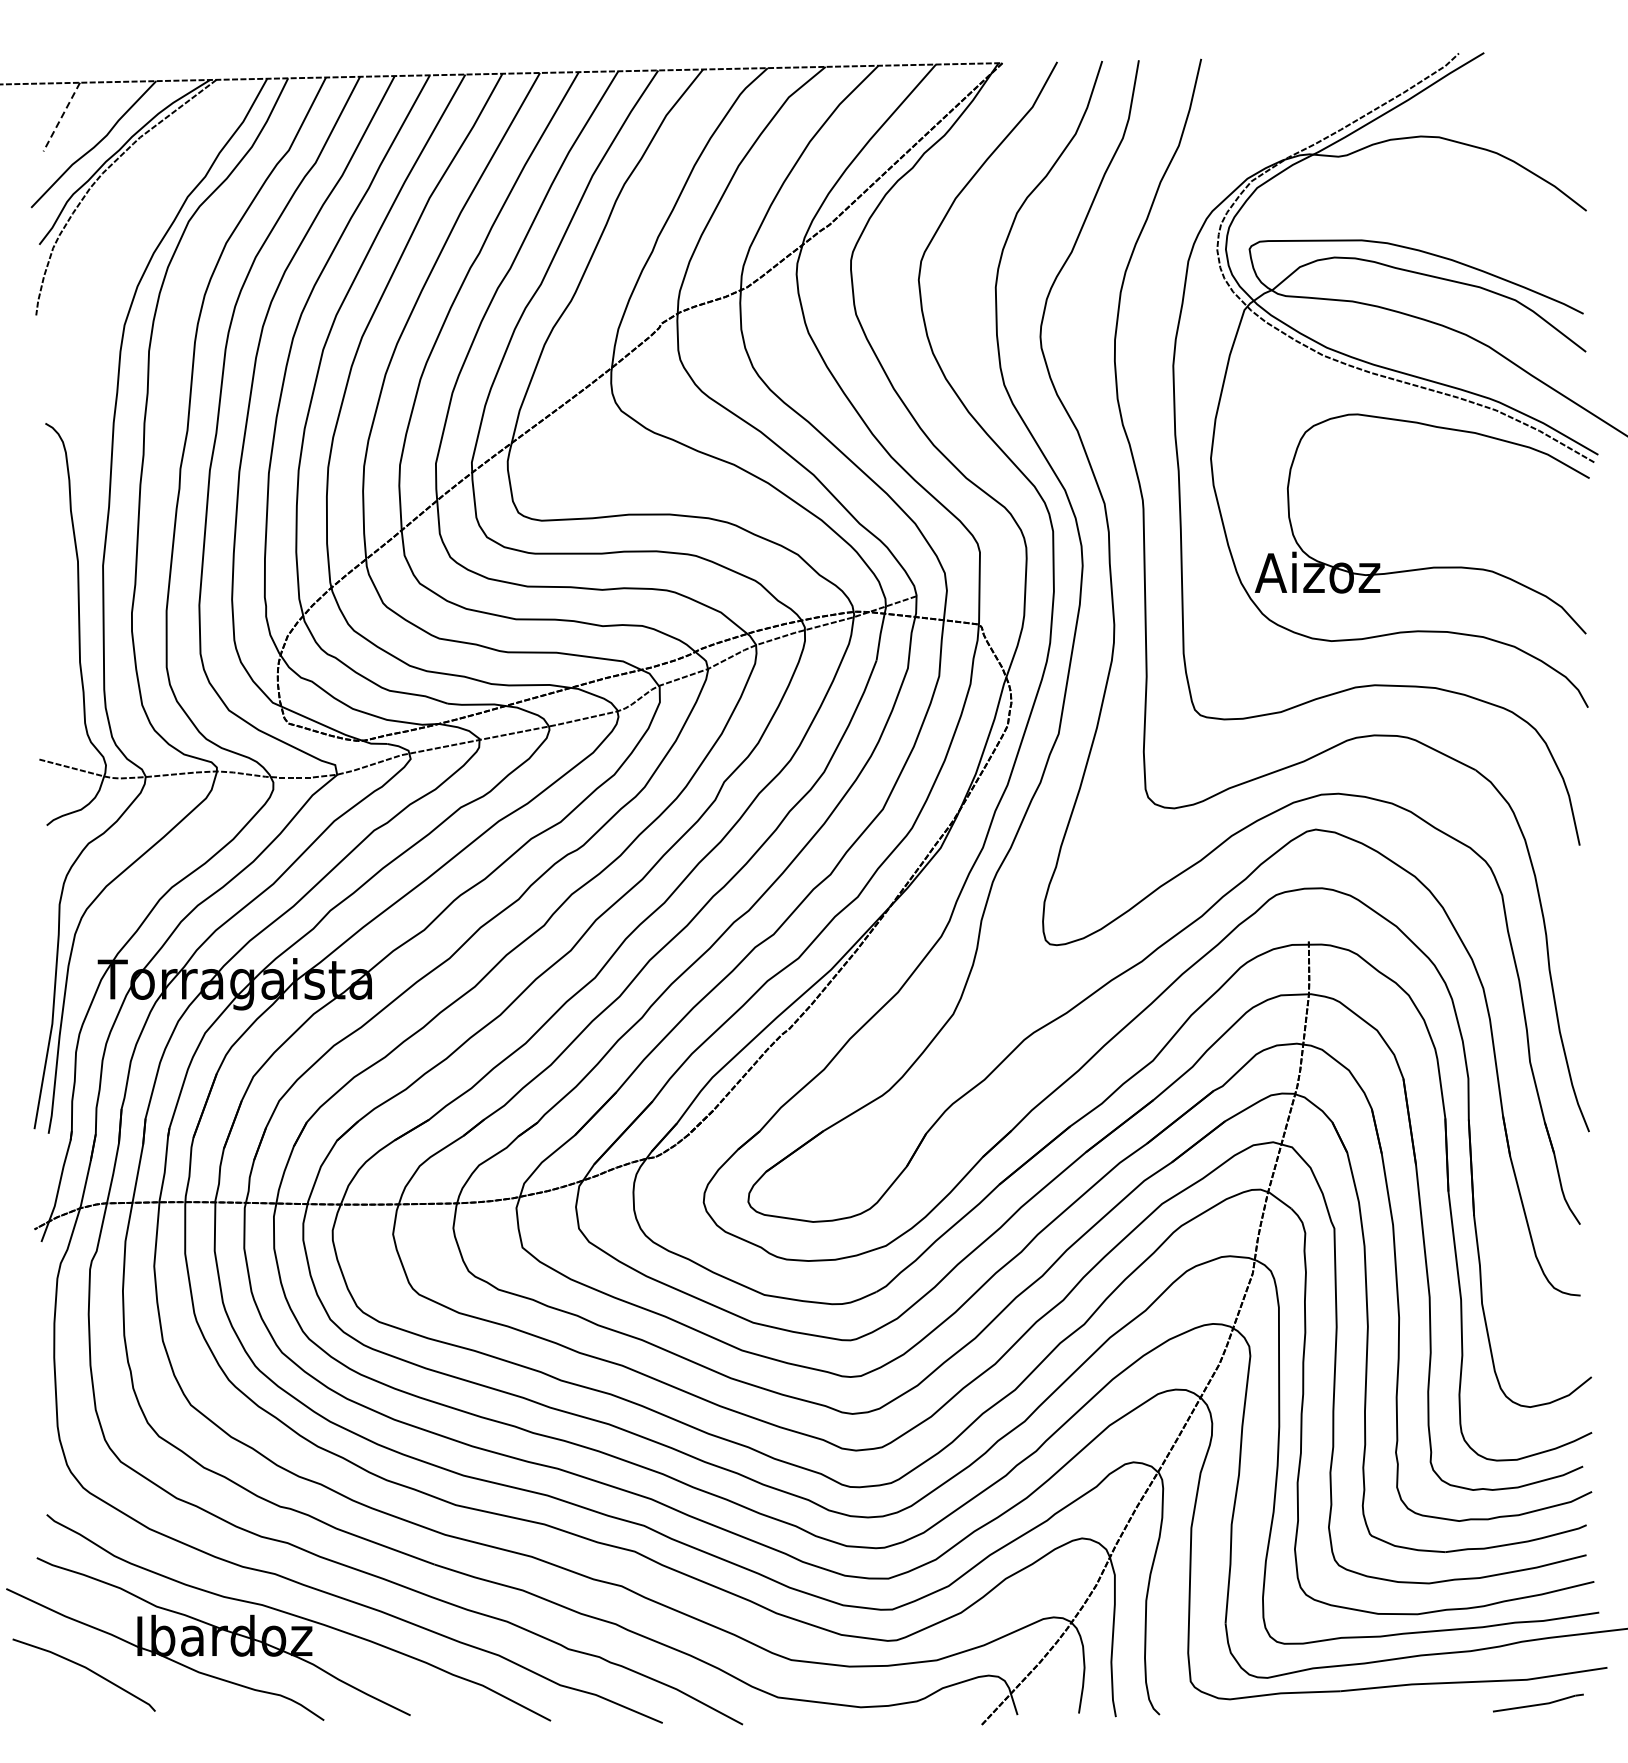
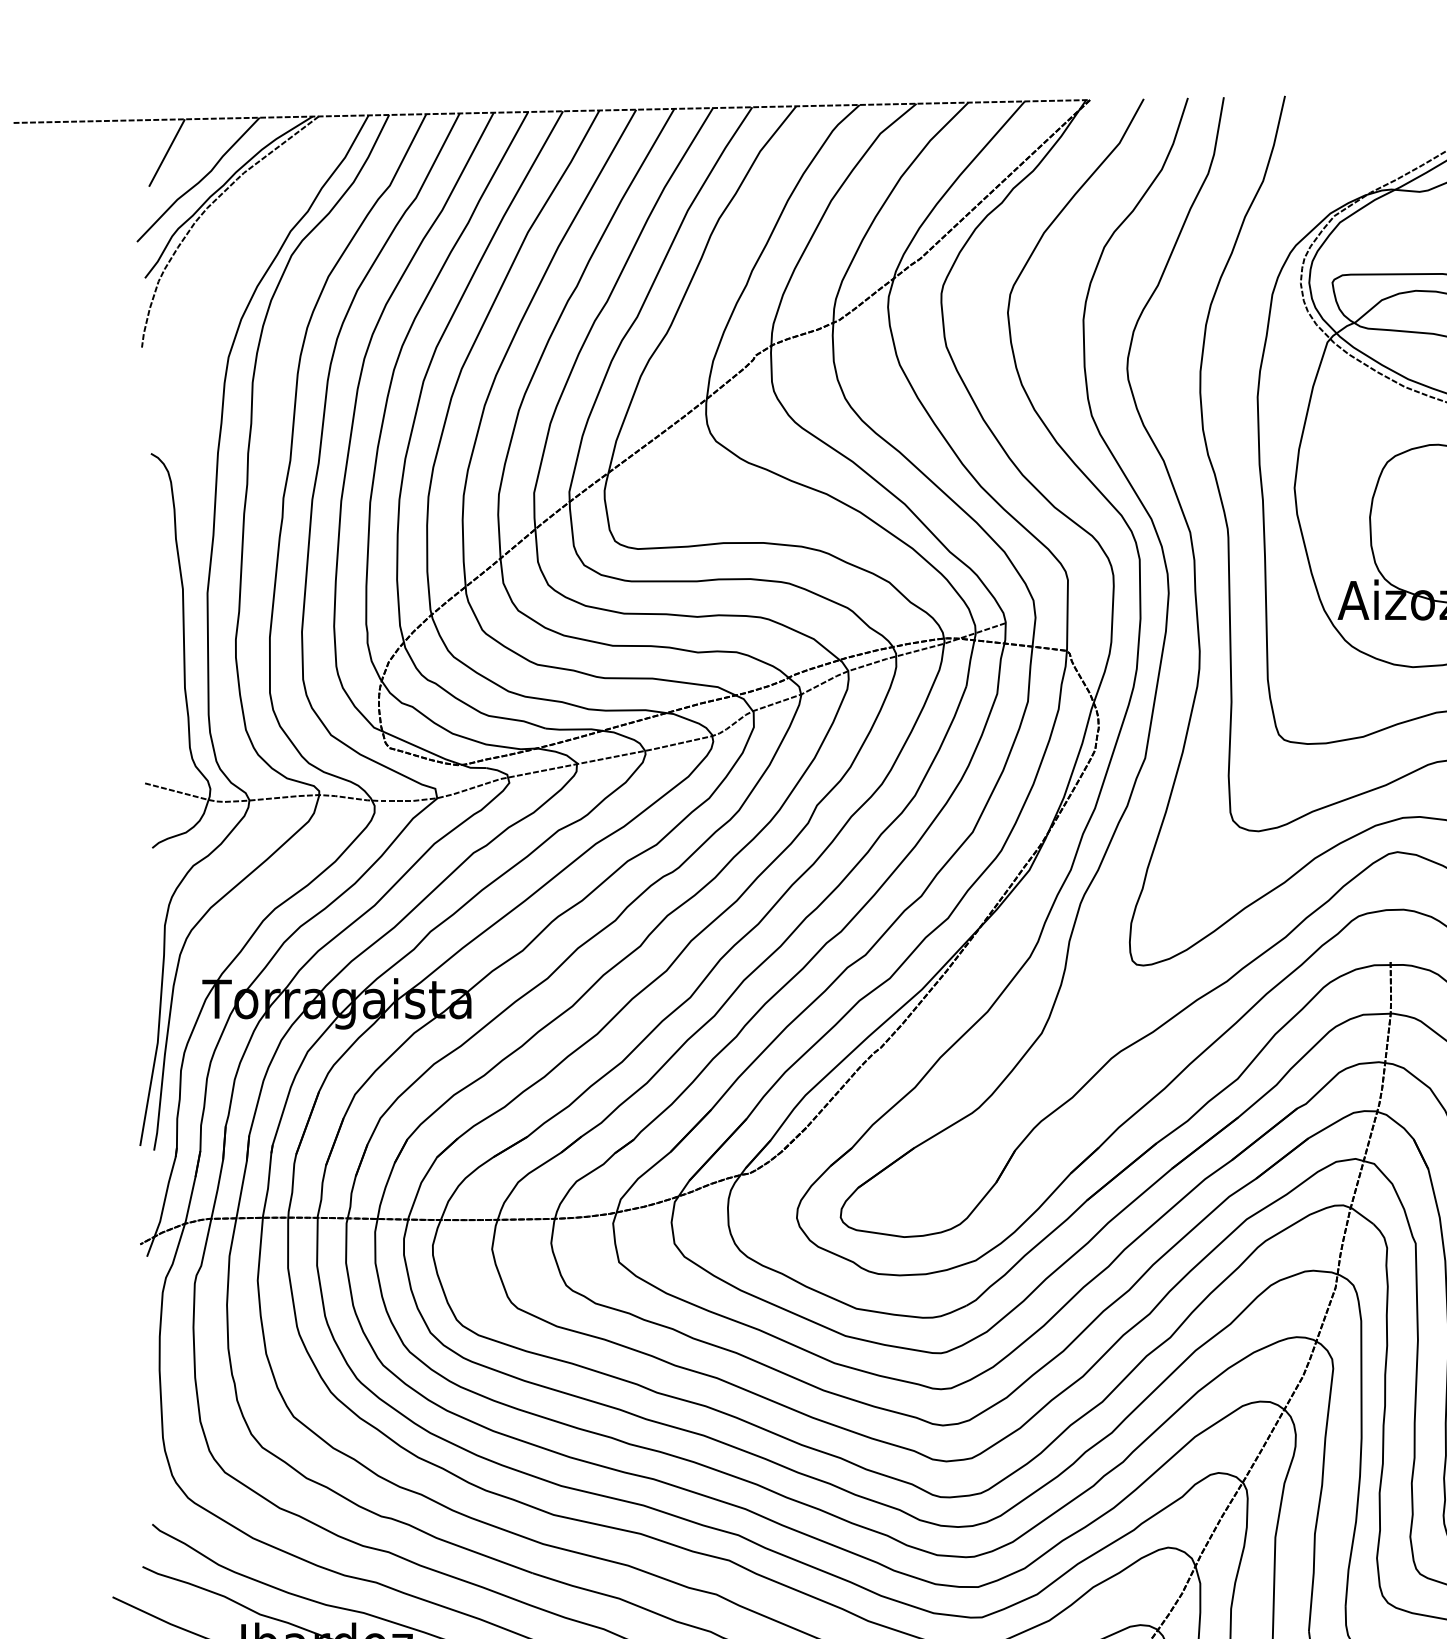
line: (61, 117) -> (166, 153), dashed -> solid

